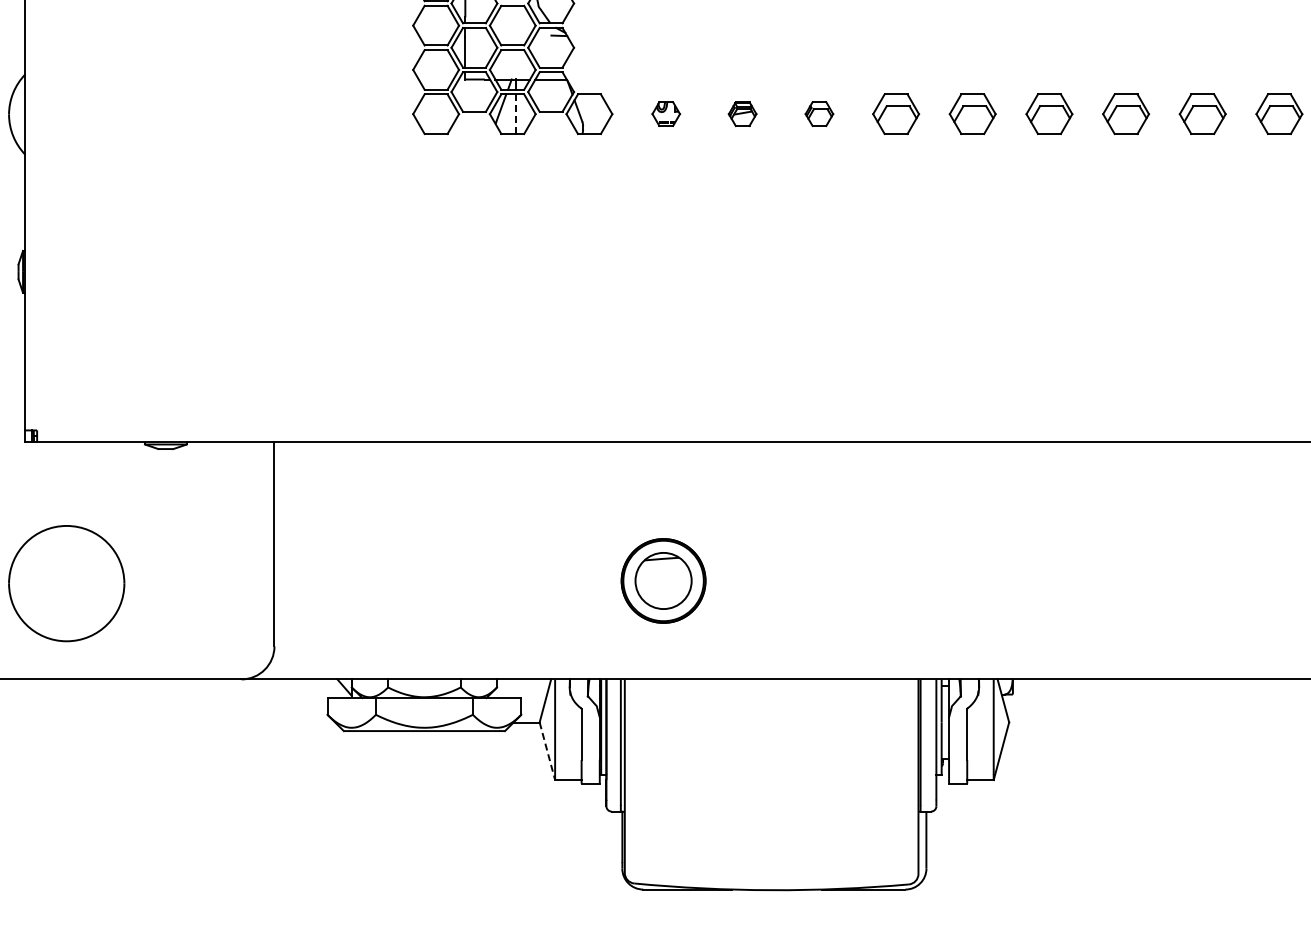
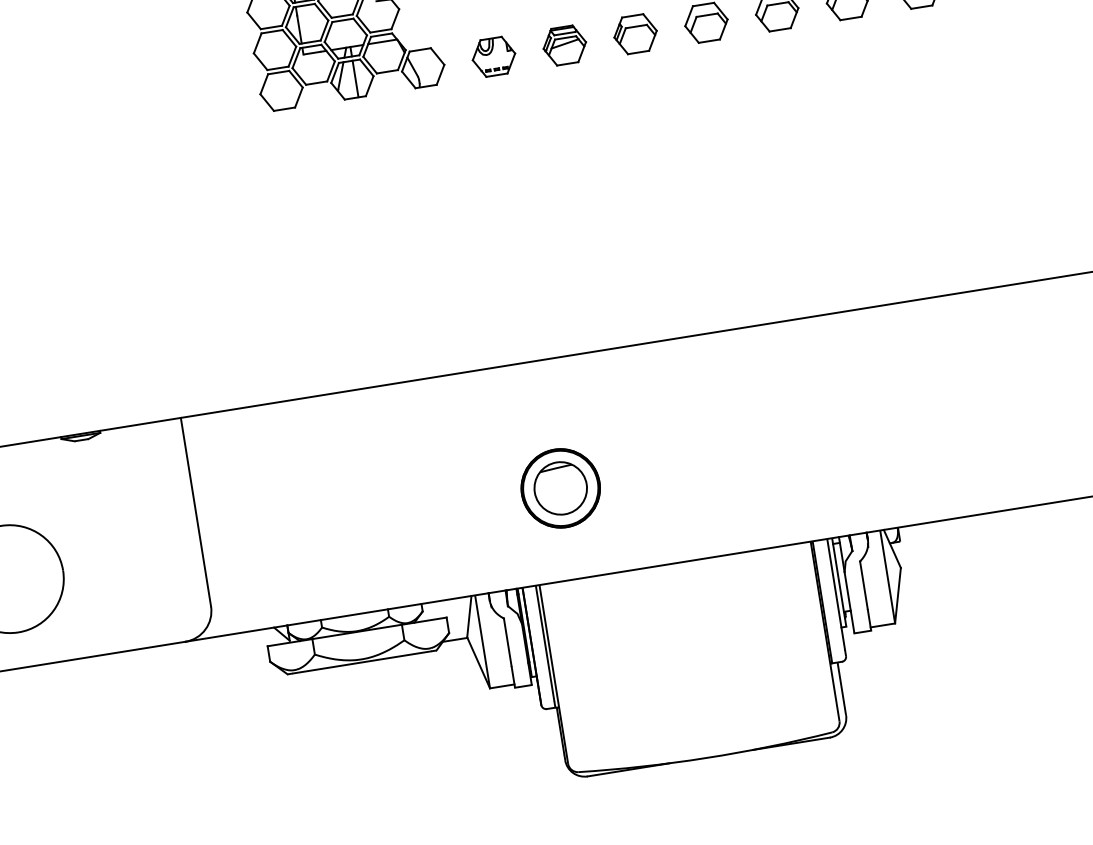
part: (666, 113) -> (494, 56), size x1.67
part: (742, 113) -> (564, 44), size x1.67
part: (819, 113) -> (635, 33), size x1.67
line: (516, 114) -> (355, 79), dashed -> solid
line: (547, 751) -> (478, 663), dashed -> solid

